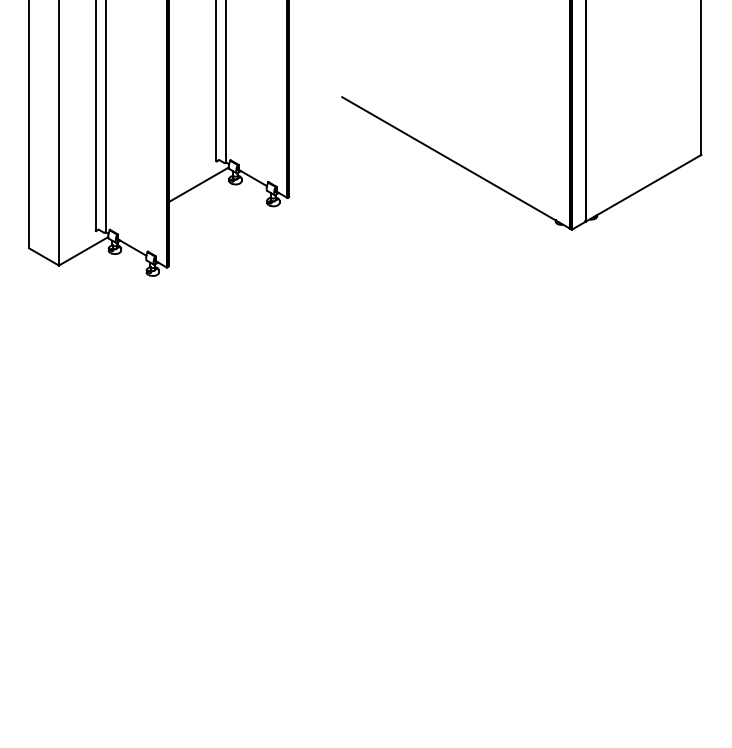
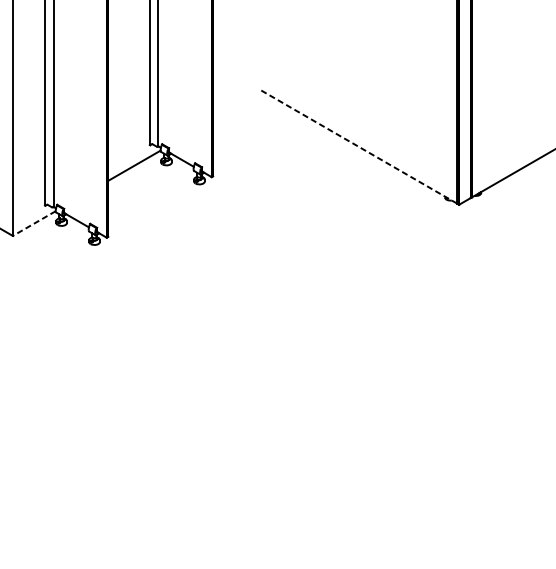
line: (455, 162) -> (357, 146), solid -> dashed
line: (83, 251) -> (34, 223), solid -> dashed

